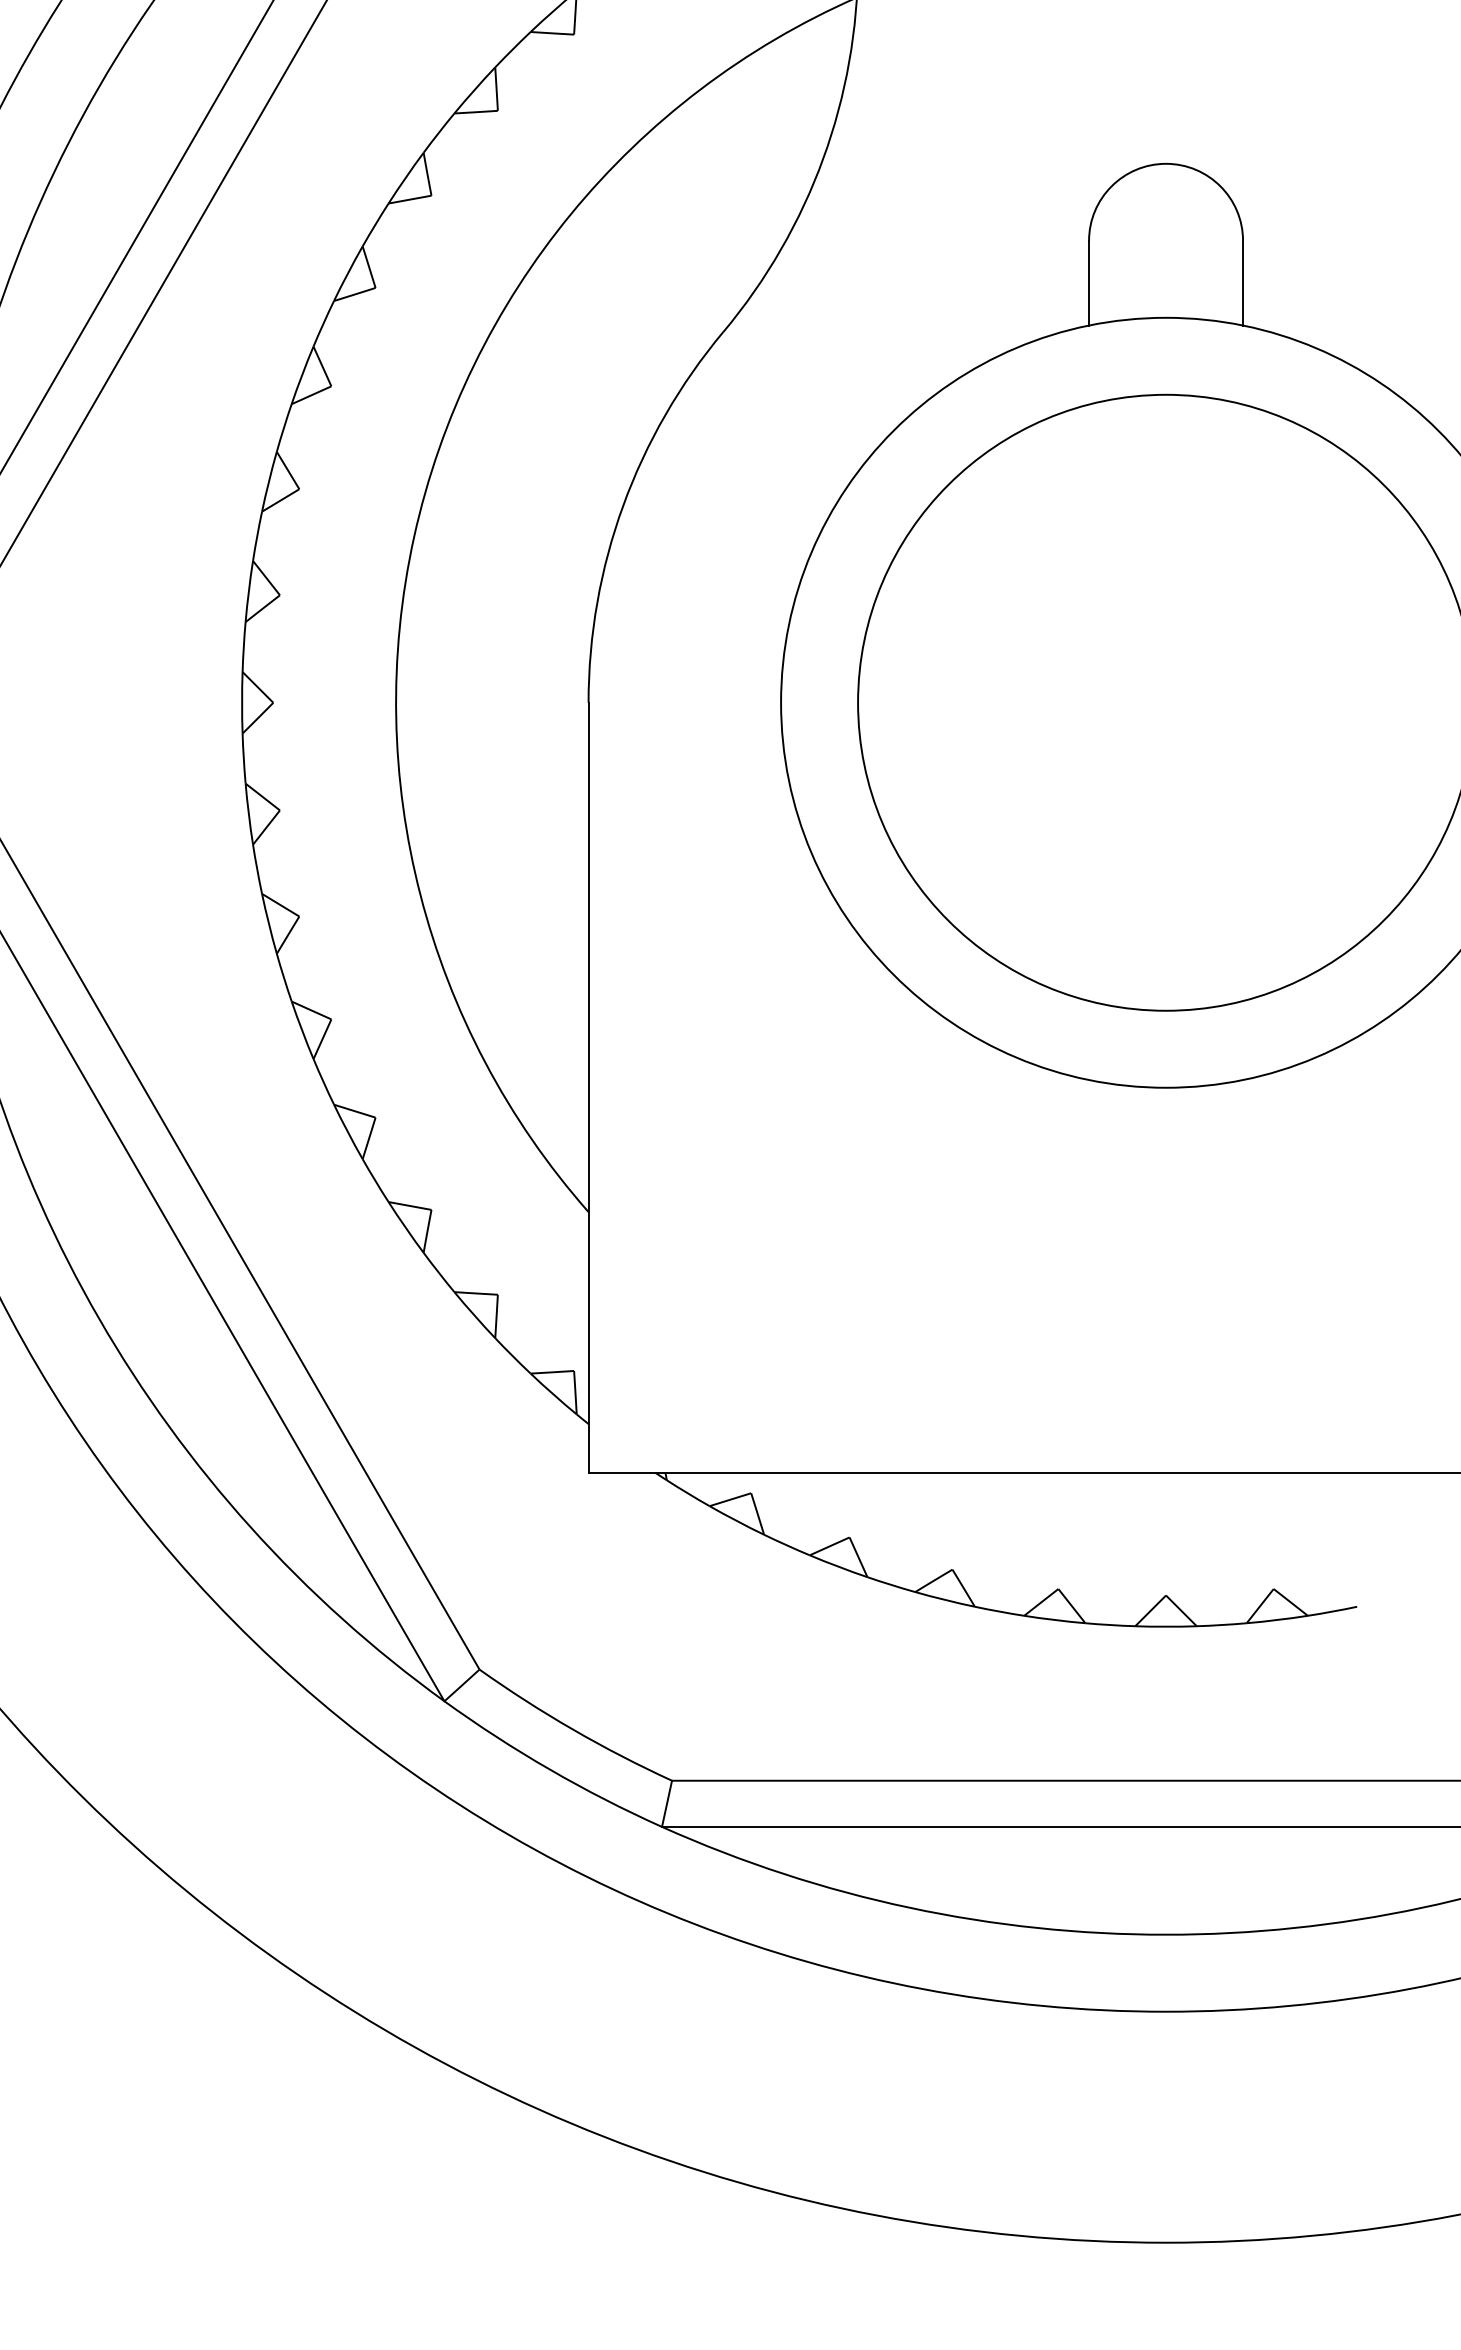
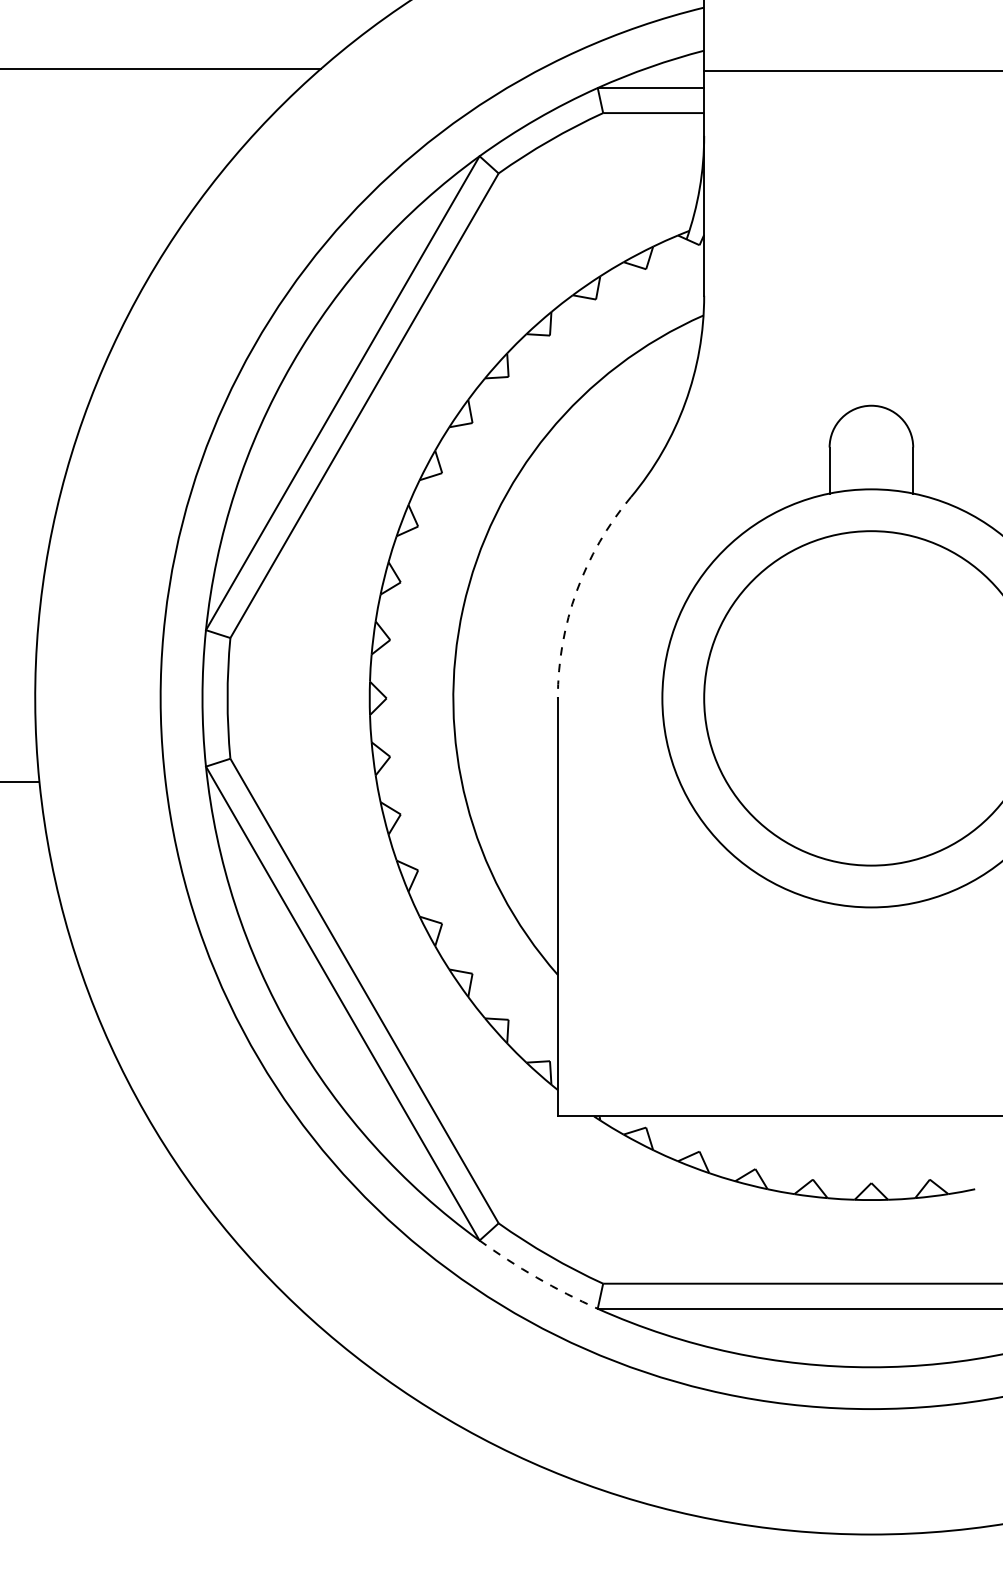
arc: (622, 505) -> (576, 591), solid -> dashed
arc: (549, 1769) -> (536, 1277), solid -> dashed

